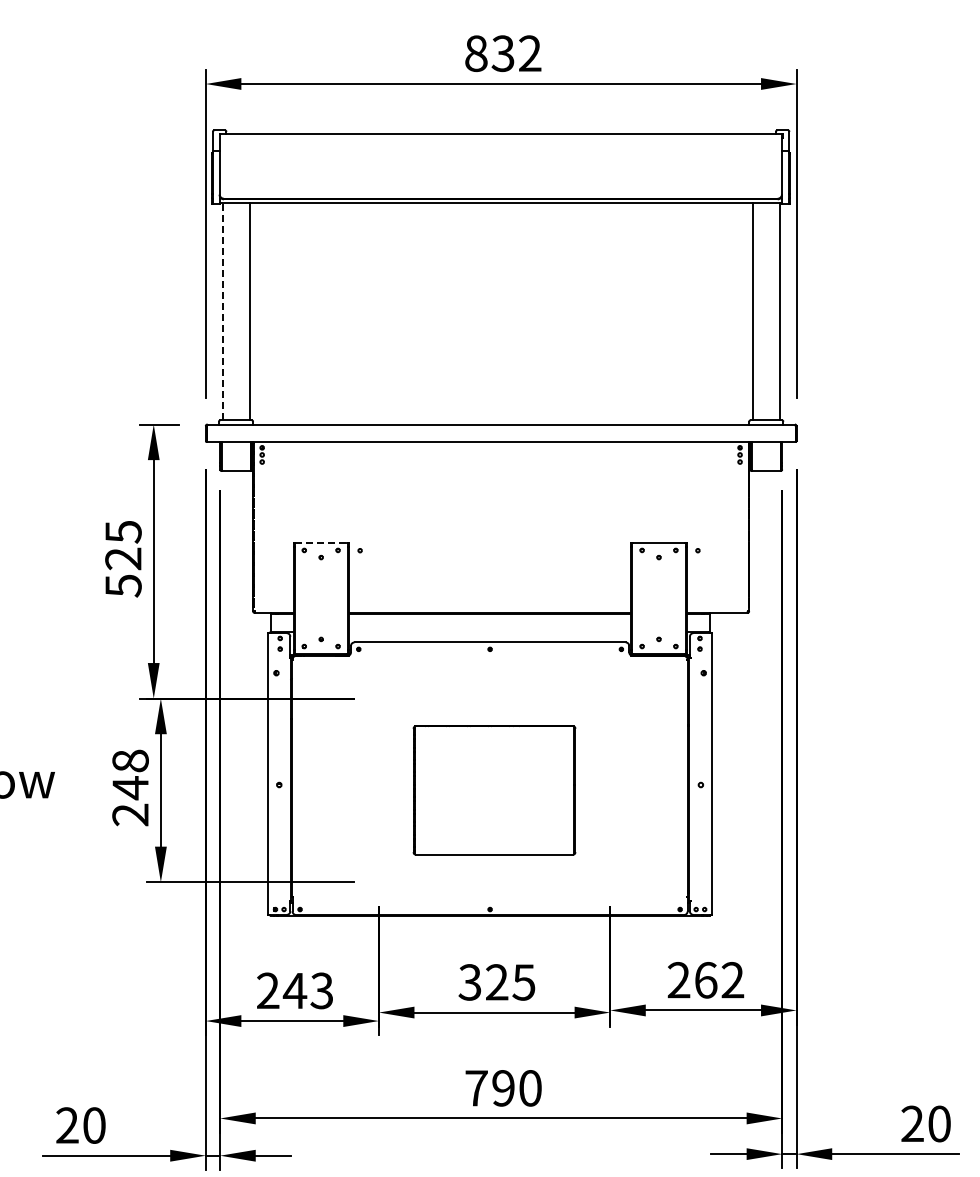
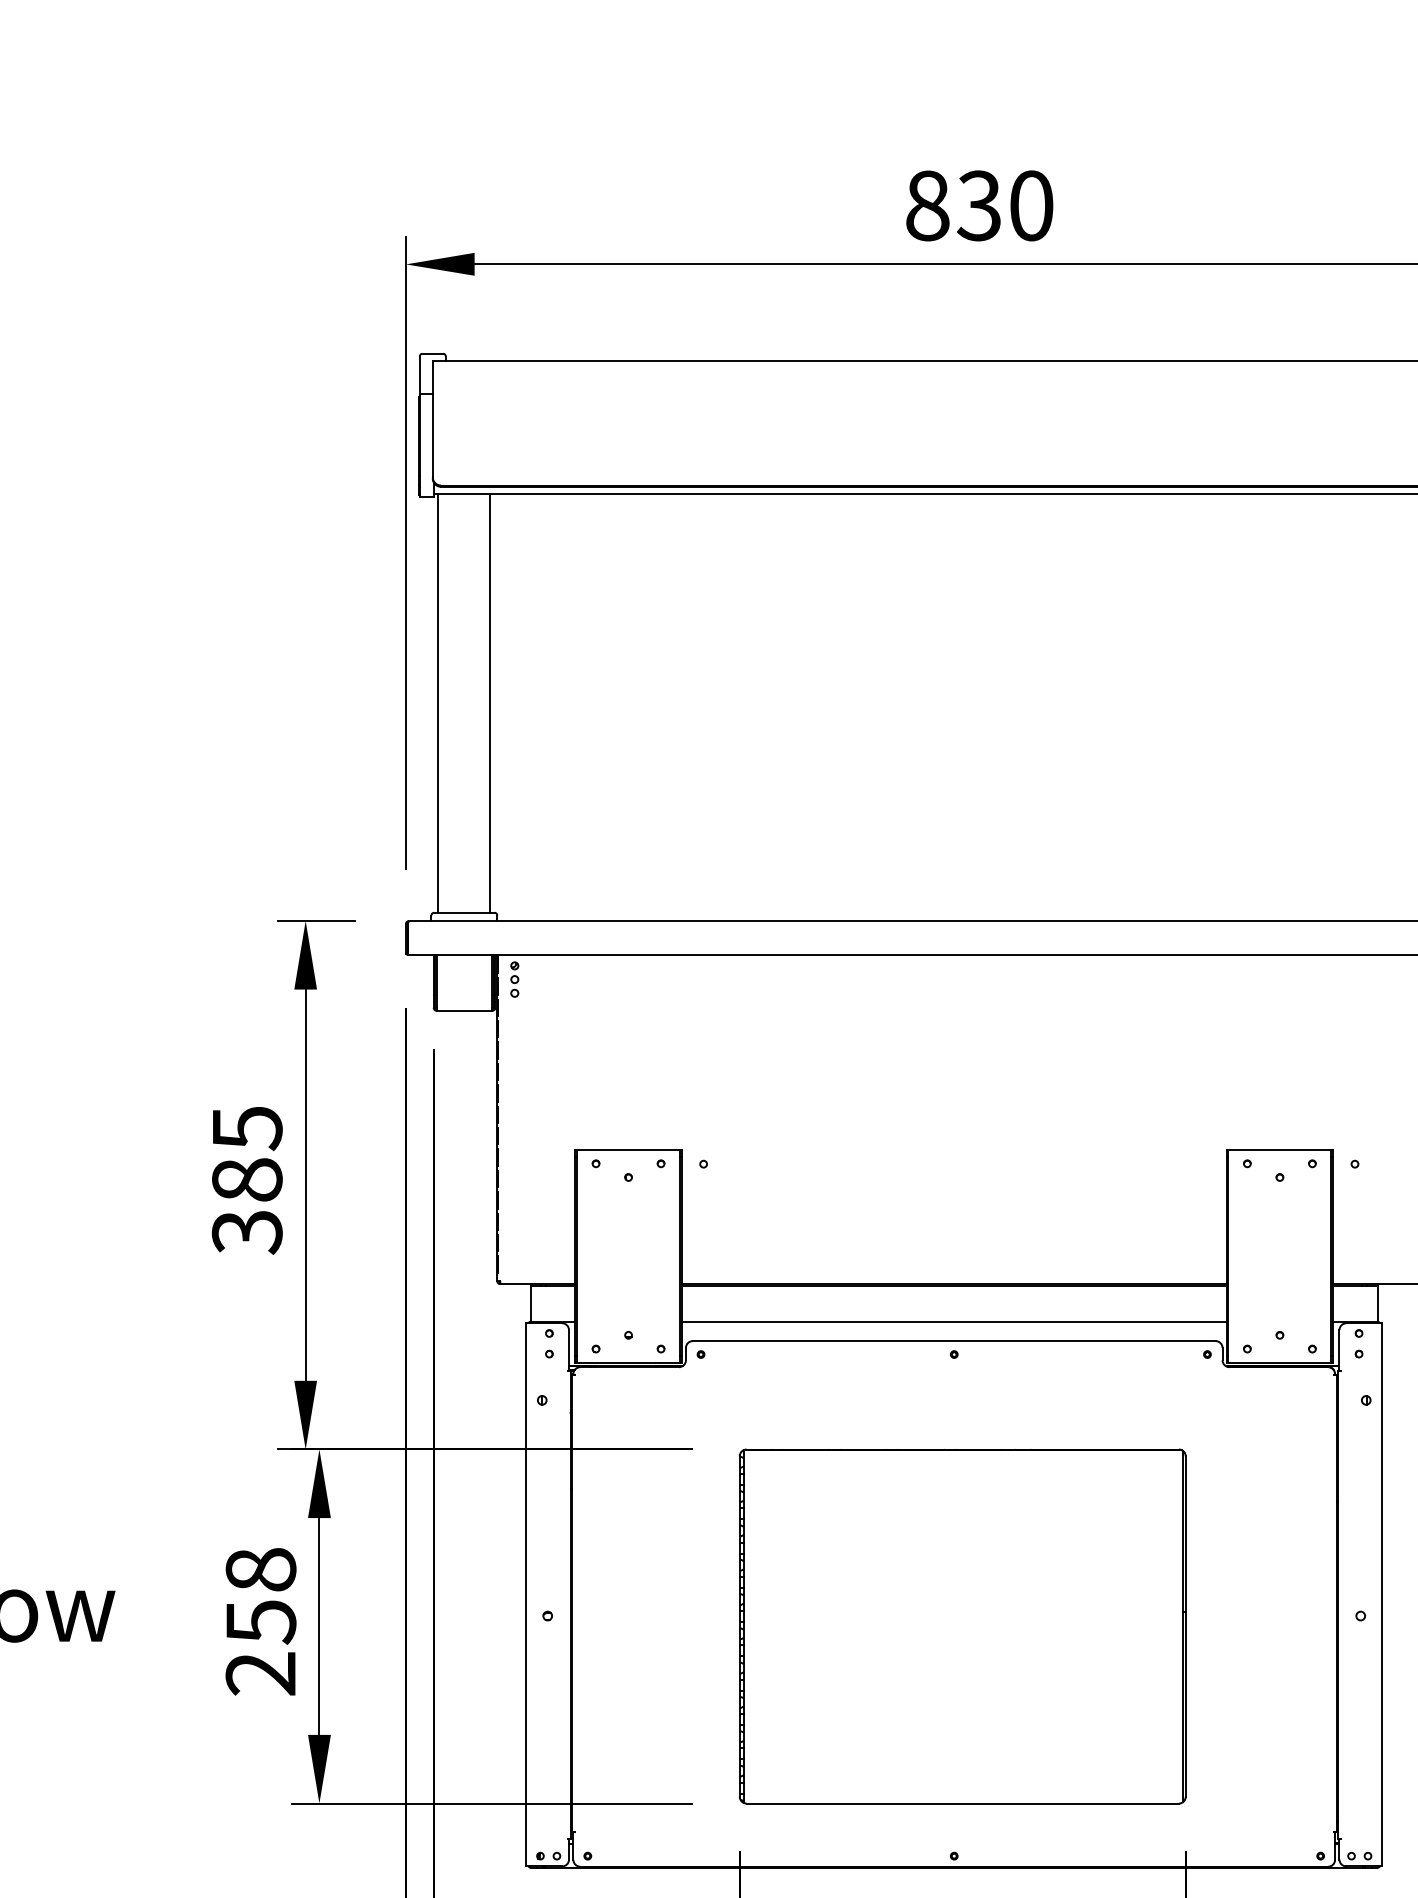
text: (530, 53) -> (1032, 205), 832 -> 830
line: (222, 311) -> (438, 703), dashed -> solid
line: (321, 543) -> (629, 1150), dashed -> solid
text: (123, 572) -> (247, 1206), 525 -> 385
line: (489, 632) -> (953, 1321), added
text: (130, 788) -> (260, 1622), 248 -> 258
part: (494, 790) -> (962, 1626), size x1.43

